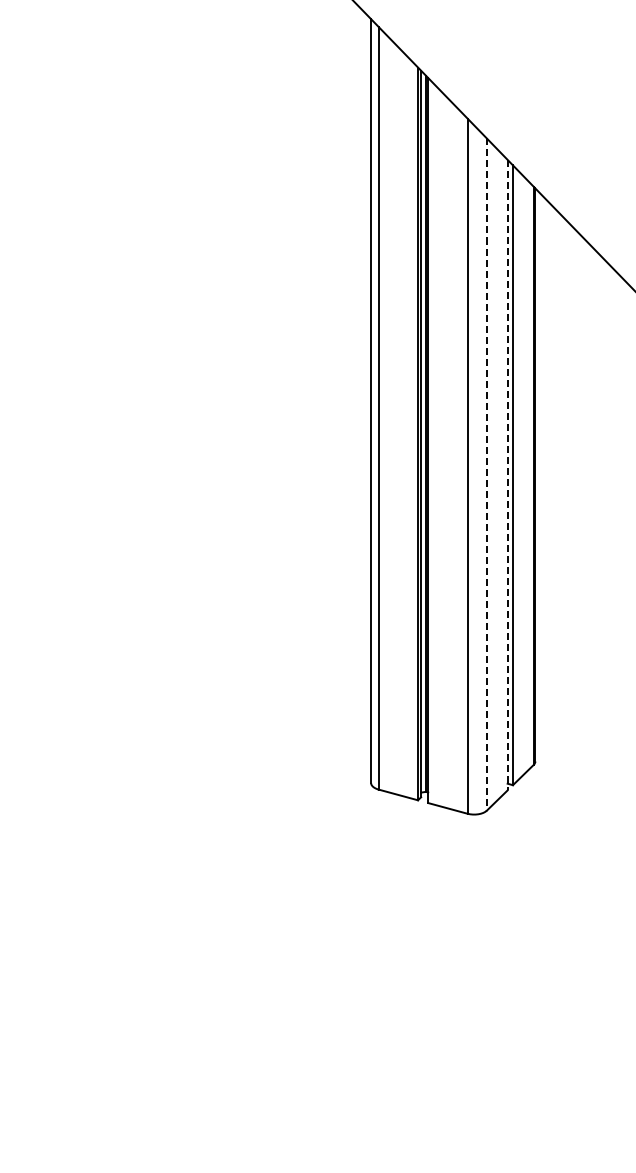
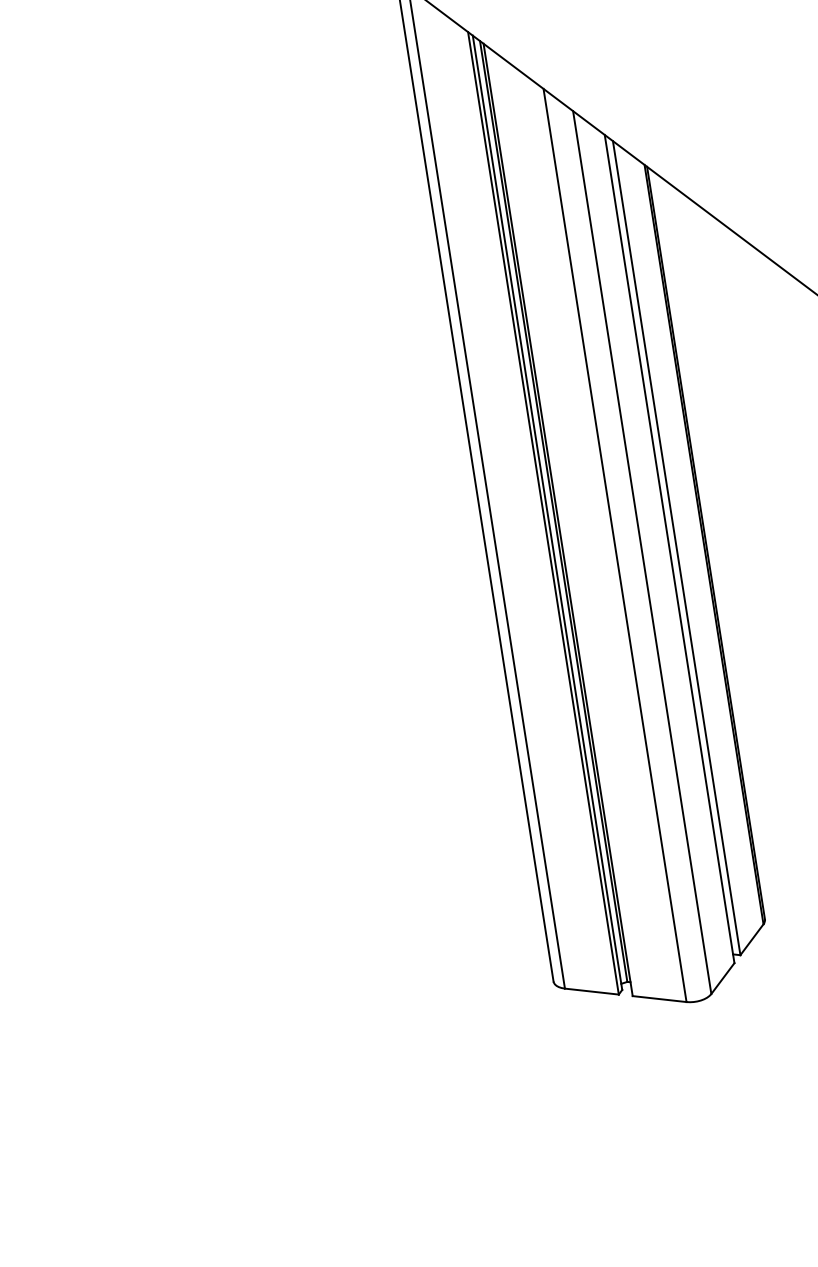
line: (486, 475) -> (641, 553), dashed -> solid
line: (507, 475) -> (669, 549), dashed -> solid

